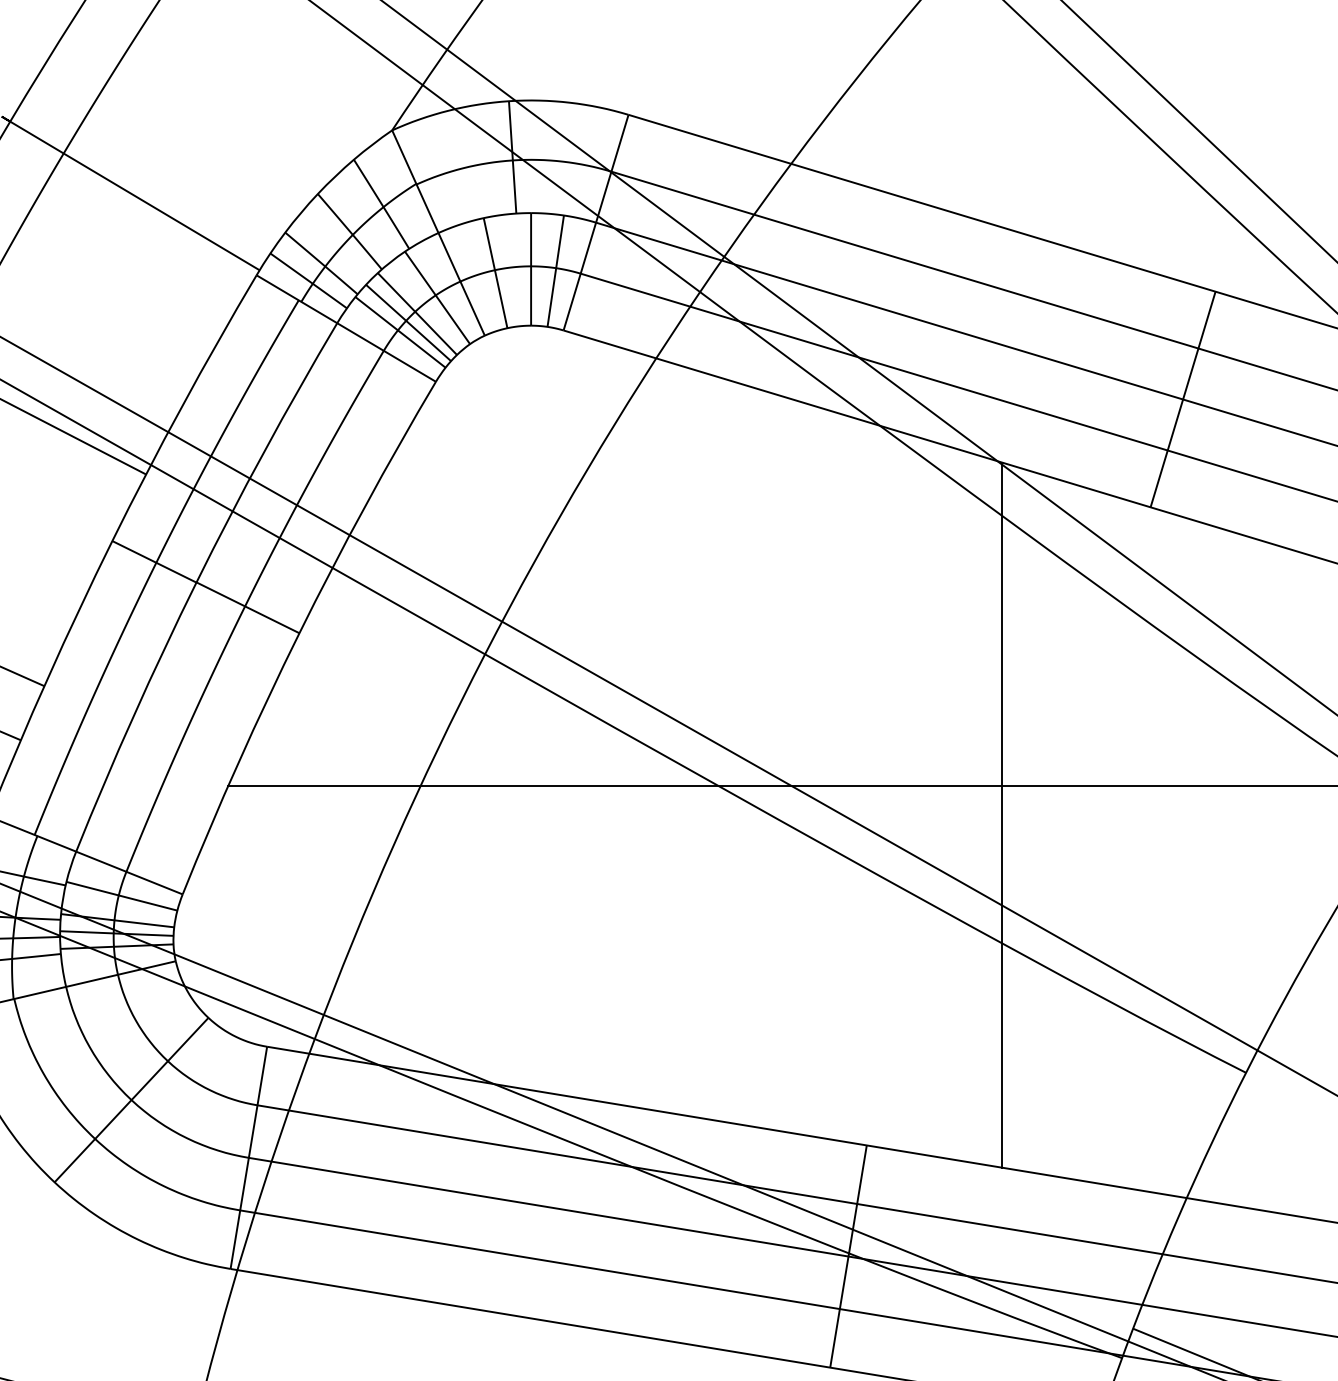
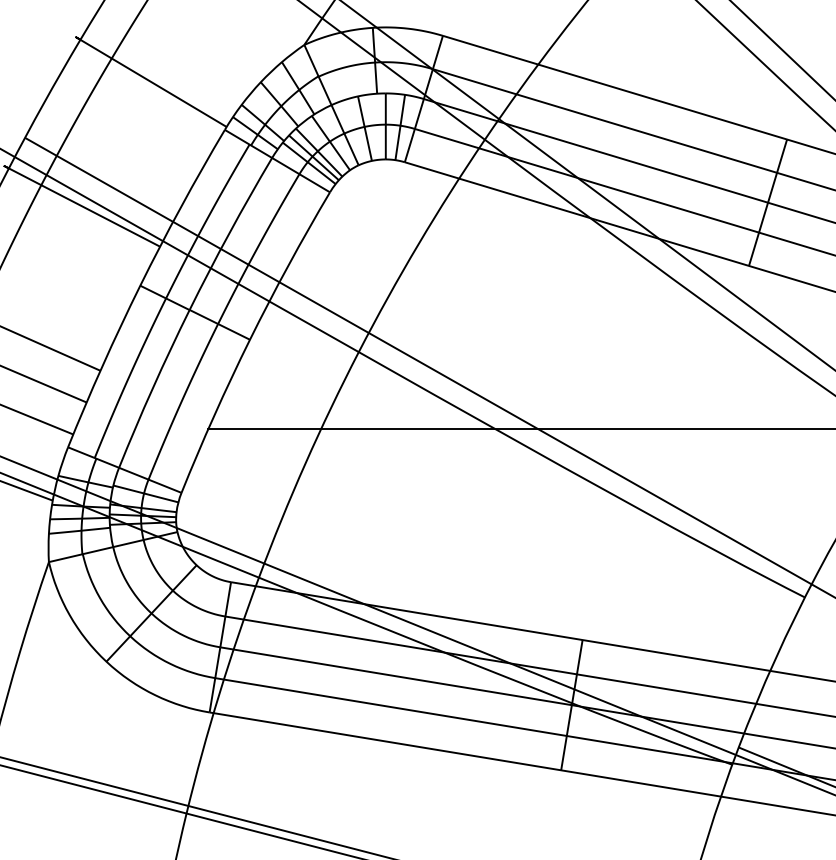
line: (1001, 815) -> (661, 446), removed

